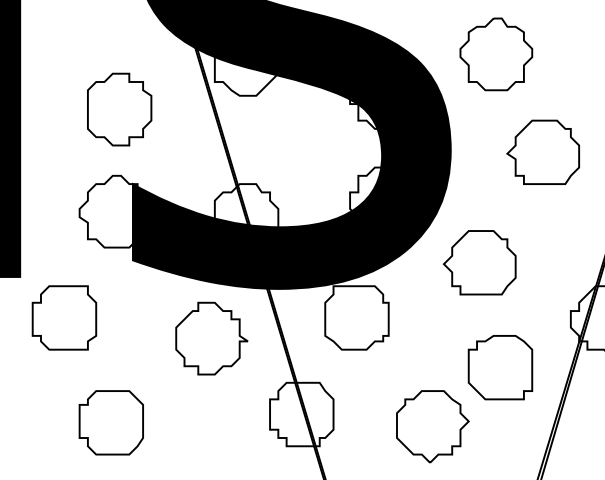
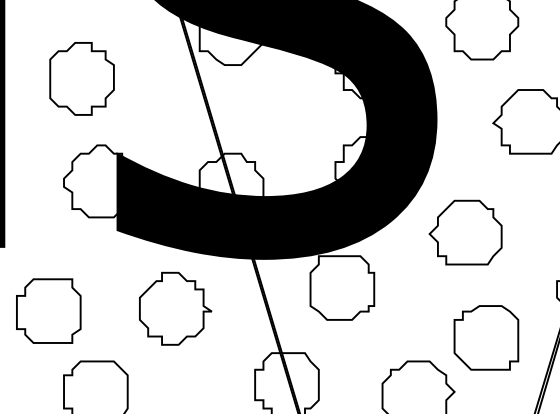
part: (119, 109) -> (81, 78), moved
part: (64, 317) -> (48, 310), moved
part: (211, 338) -> (175, 308), moved

